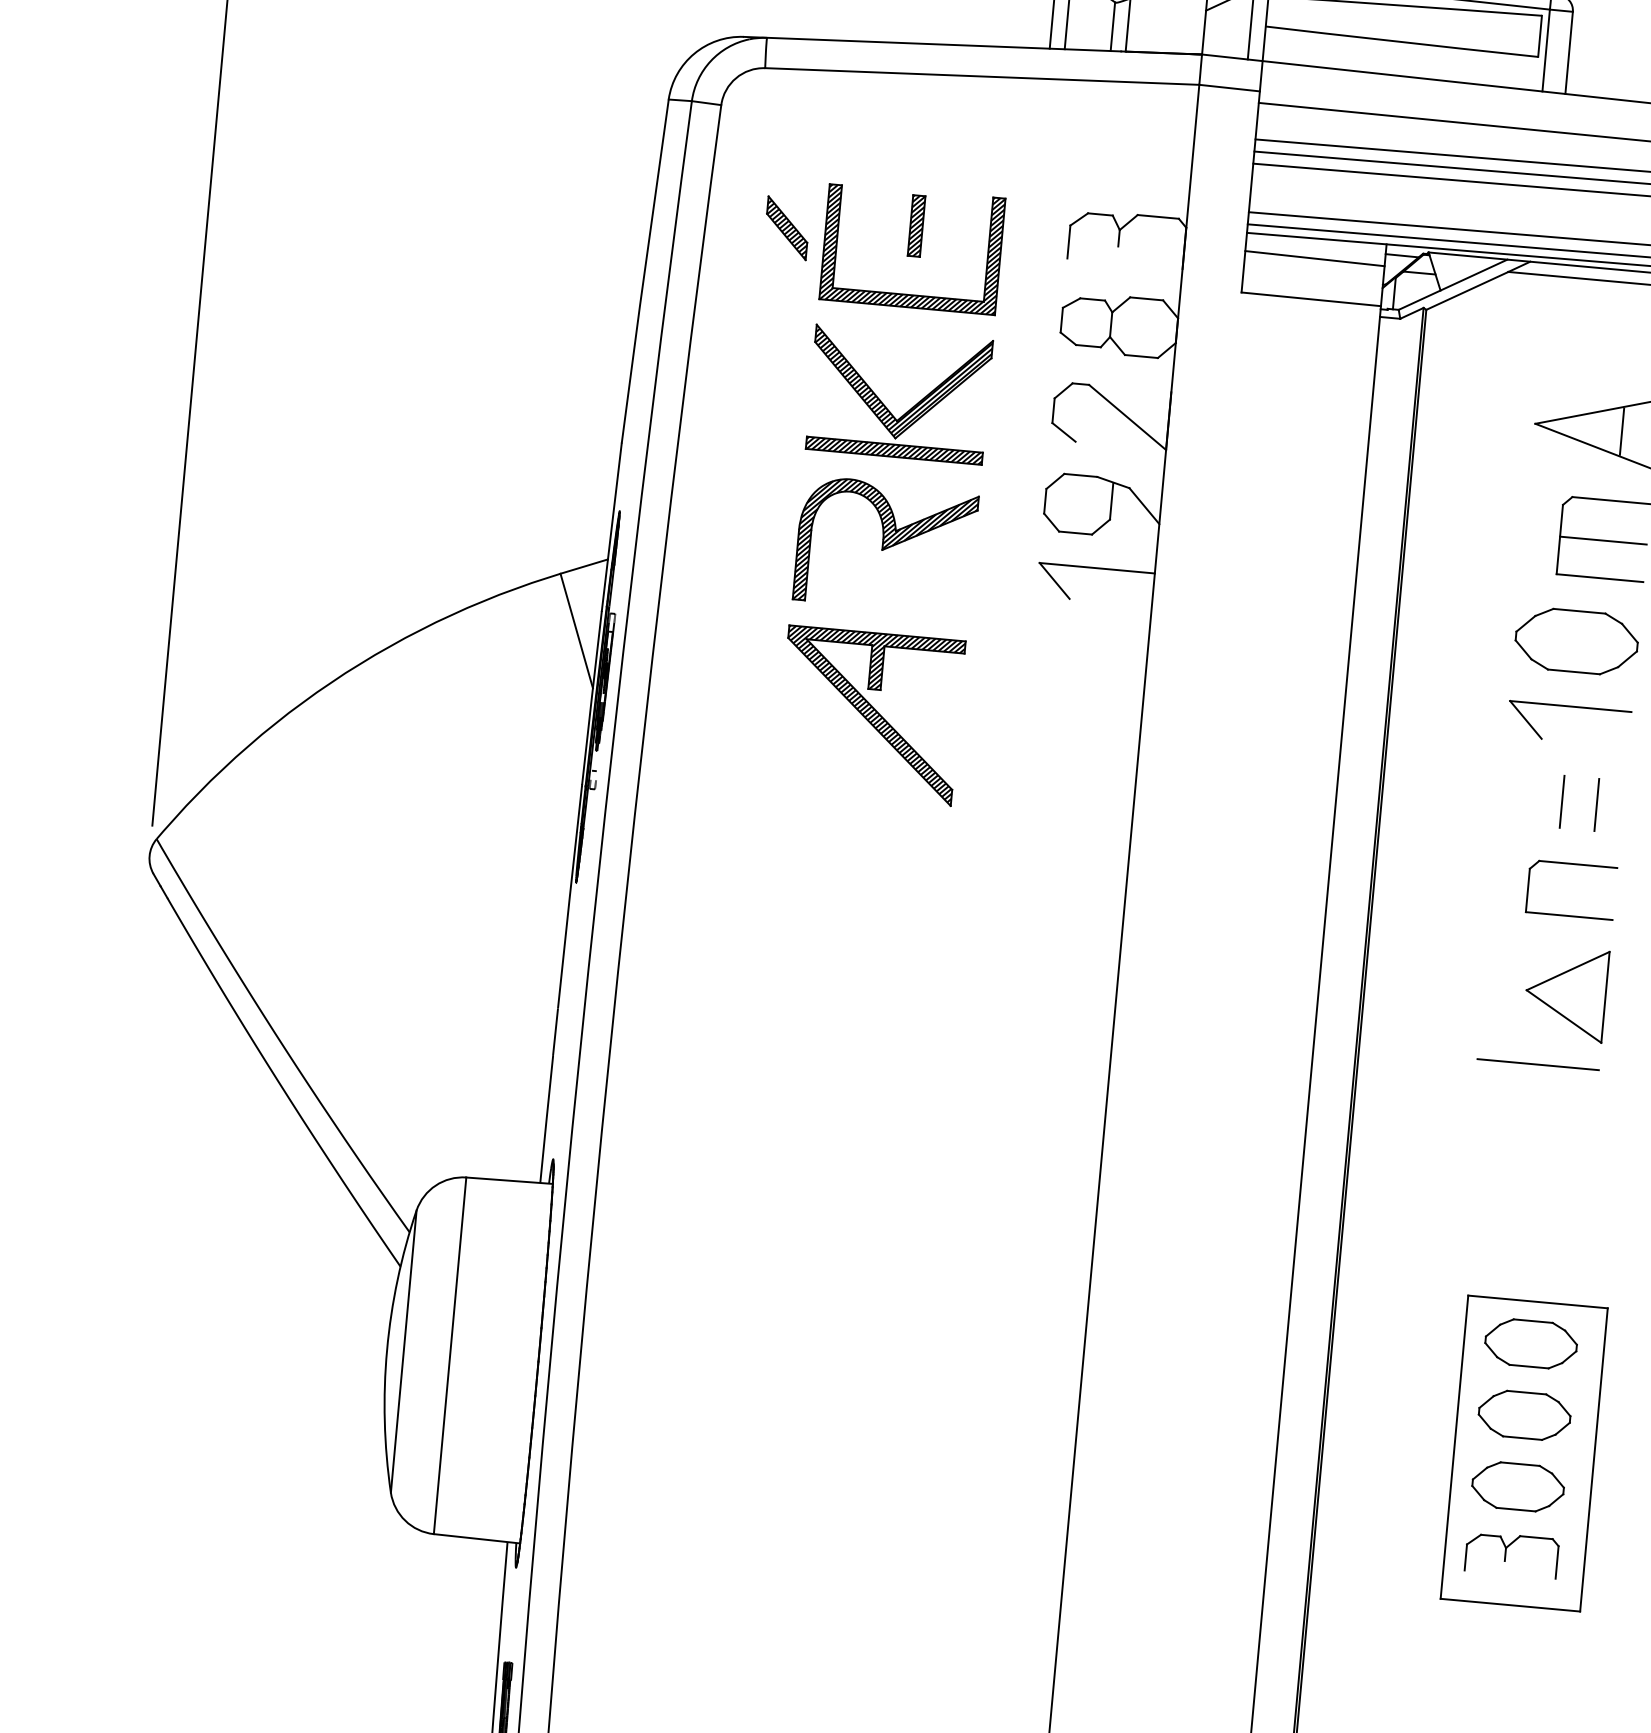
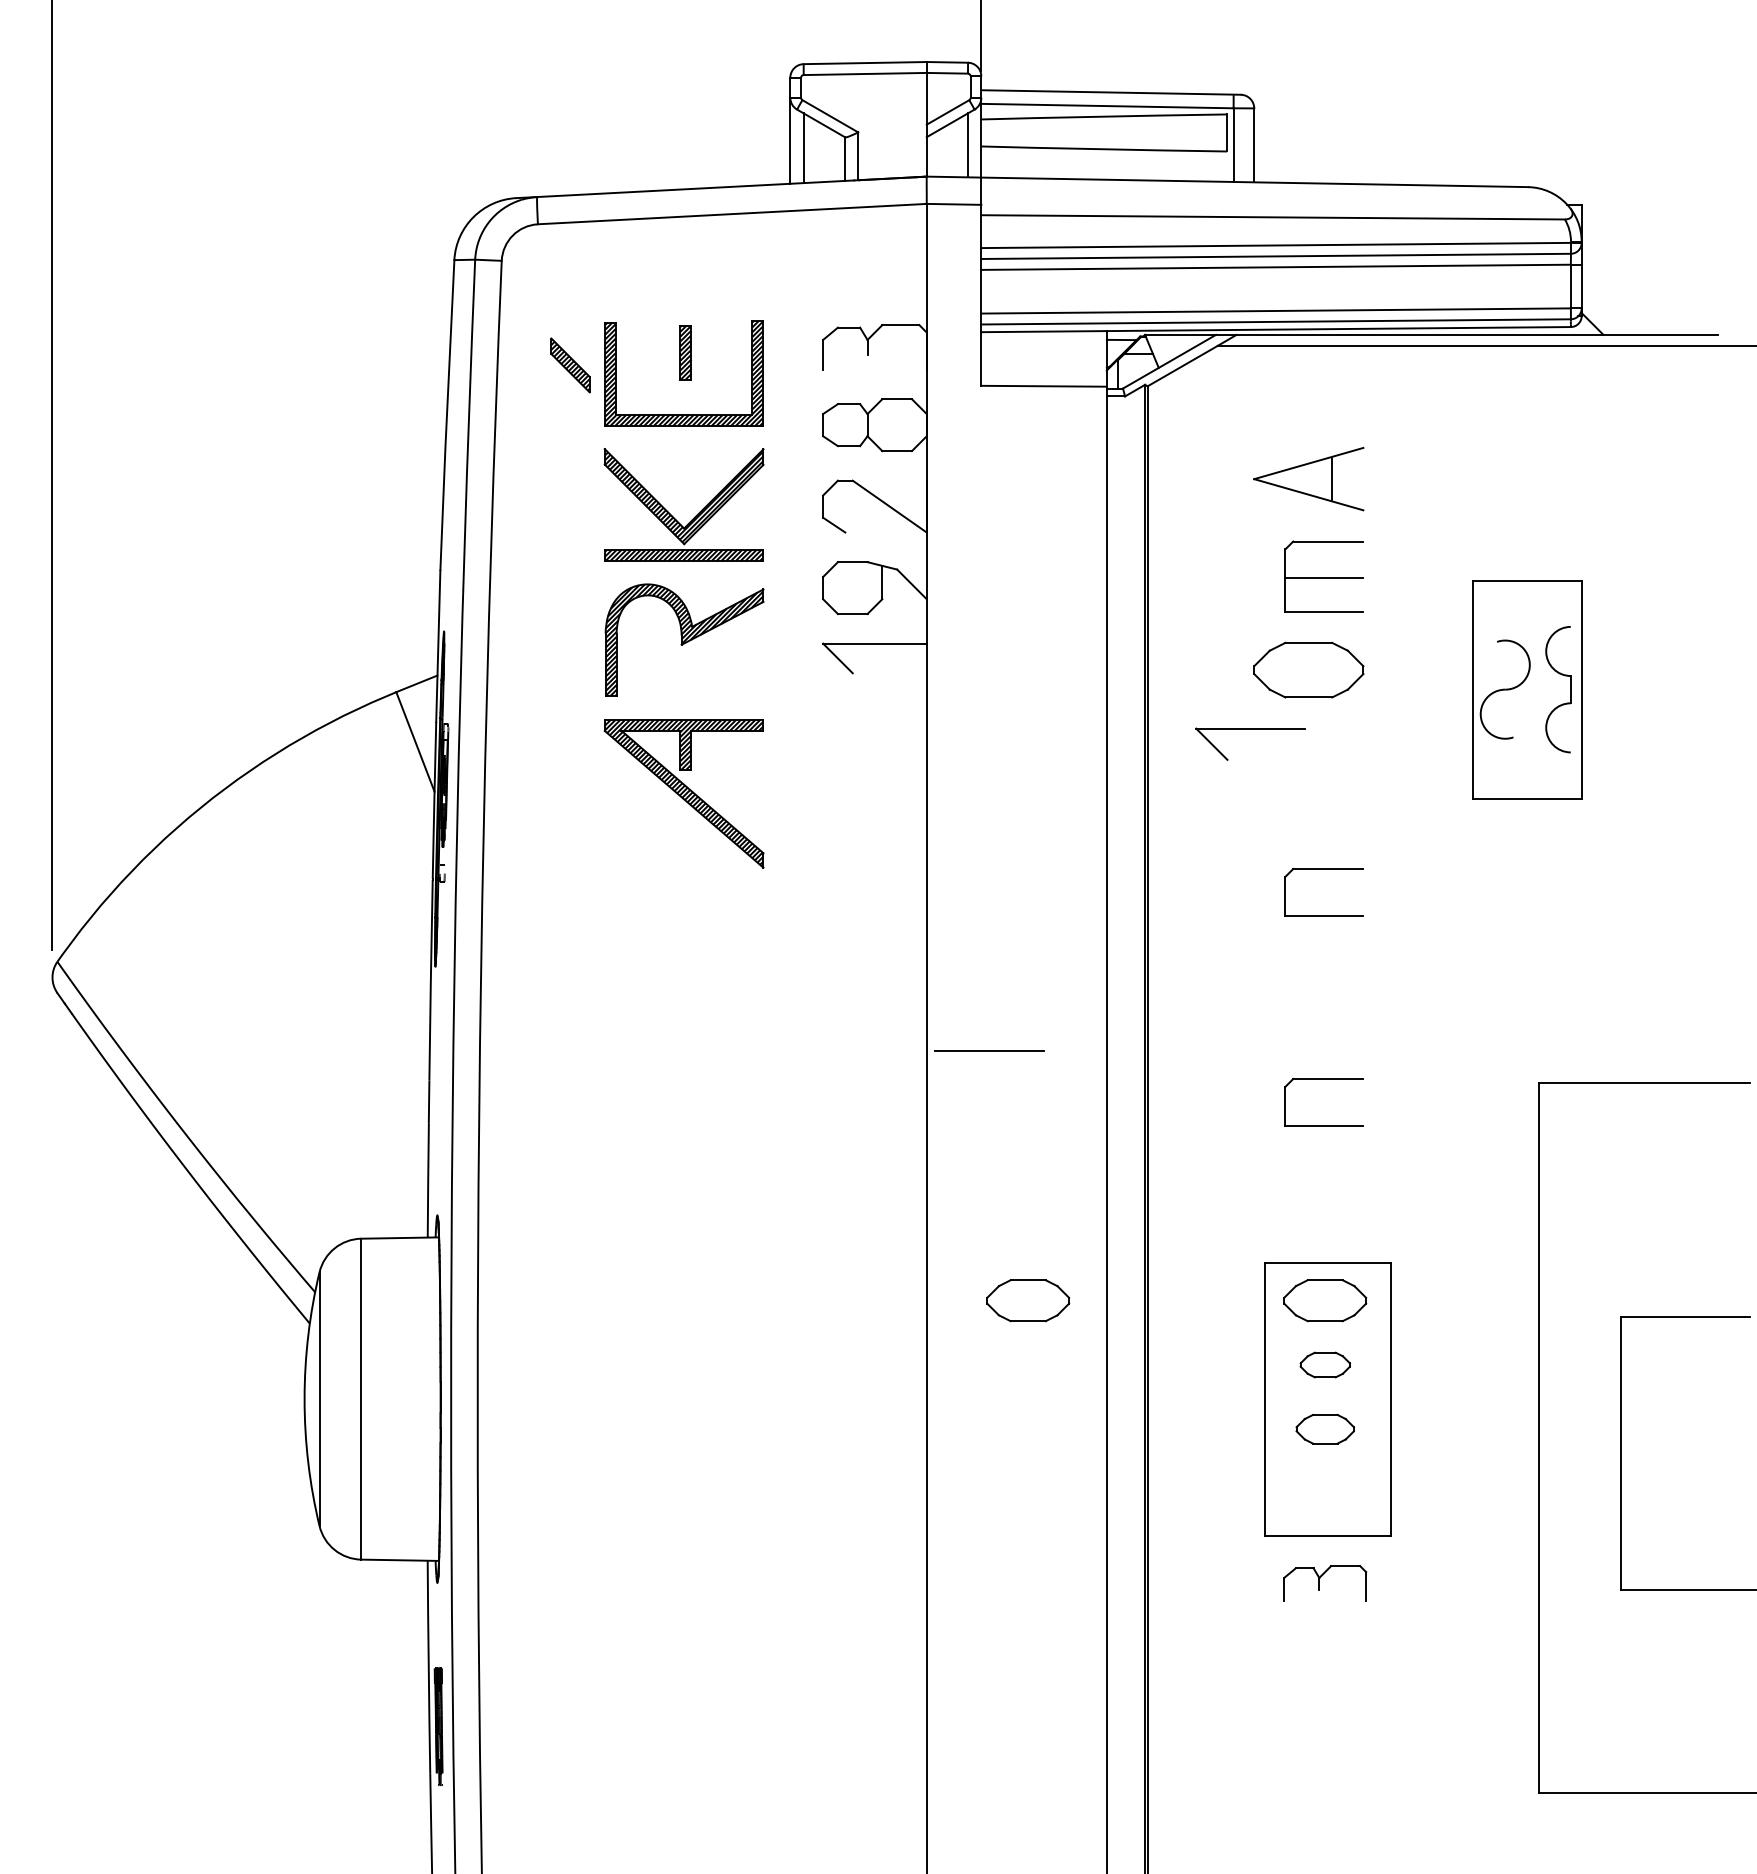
line: (1314, 258) -> (1043, 349), removed
part: (1570, 707) -> (1250, 729), moved
line: (1561, 801) -> (1308, 814), removed
line: (1597, 805) -> (1340, 814), removed
part: (1565, 993) -> (1327, 985), removed
line: (1537, 1064) -> (989, 1050), moved
part: (1551, 1097) -> (1323, 1079), added
part: (1201, 1313) -> (1028, 1300), added
part: (1525, 1414) -> (1325, 1364), size x0.6
part: (1518, 1485) -> (1325, 1428), size x0.7
part: (1512, 1554) -> (1325, 1583), moved

